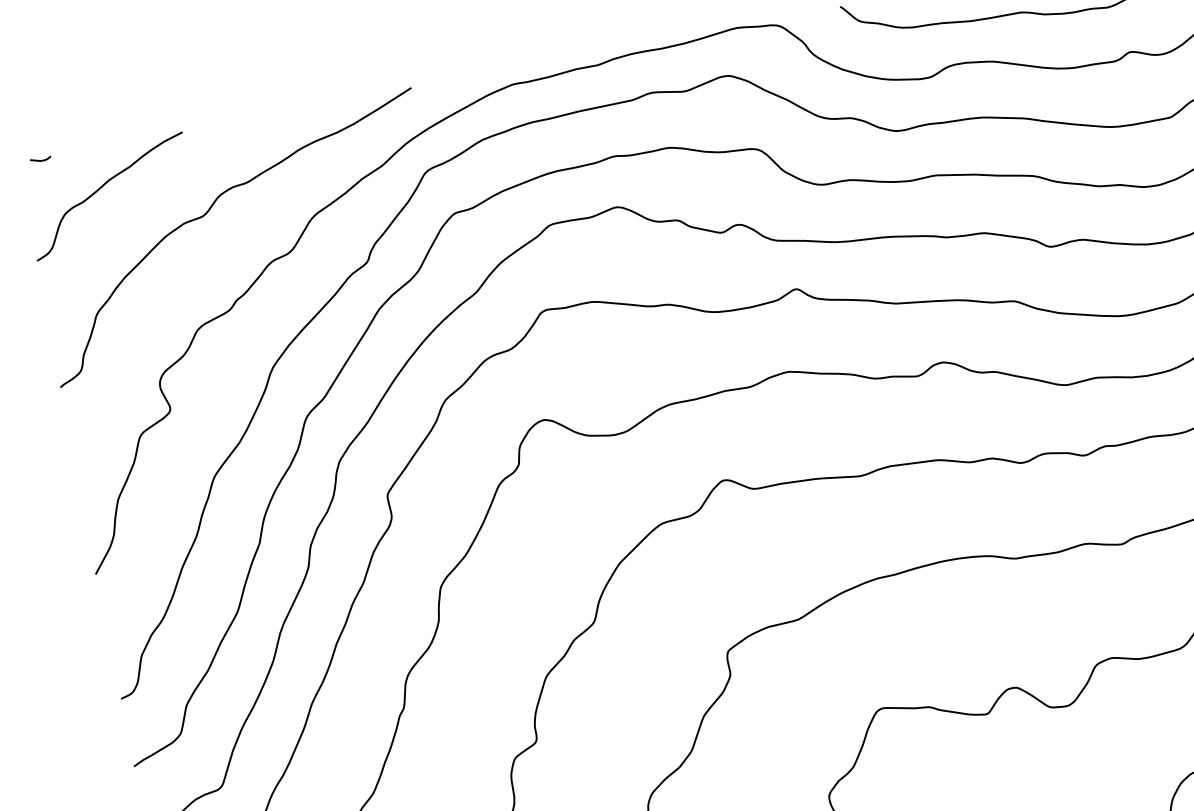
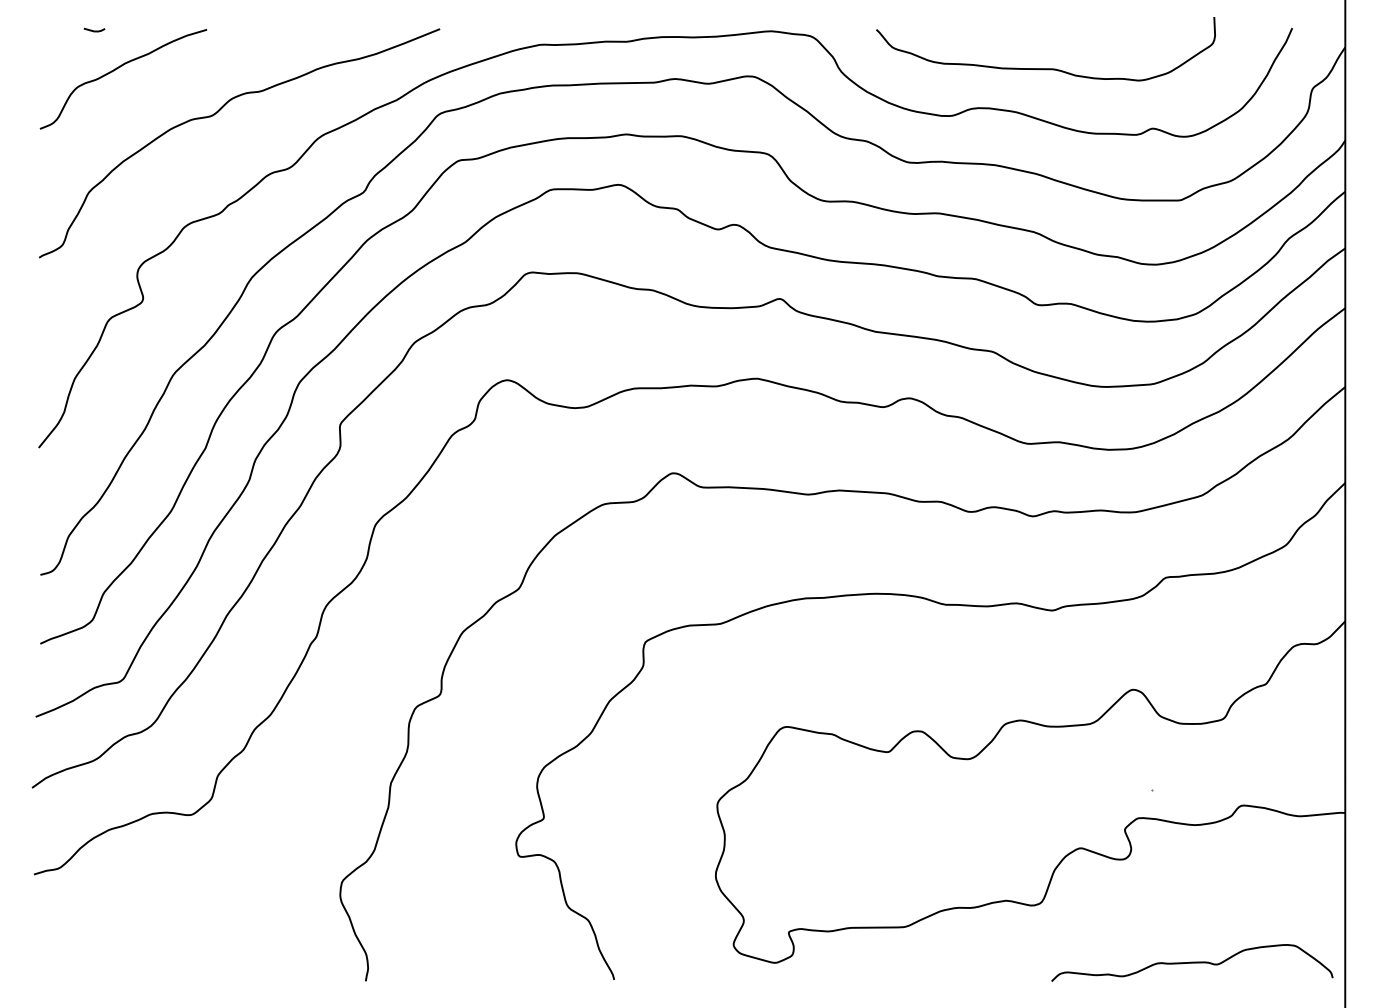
line: (40, 160) -> (94, 30), moved

